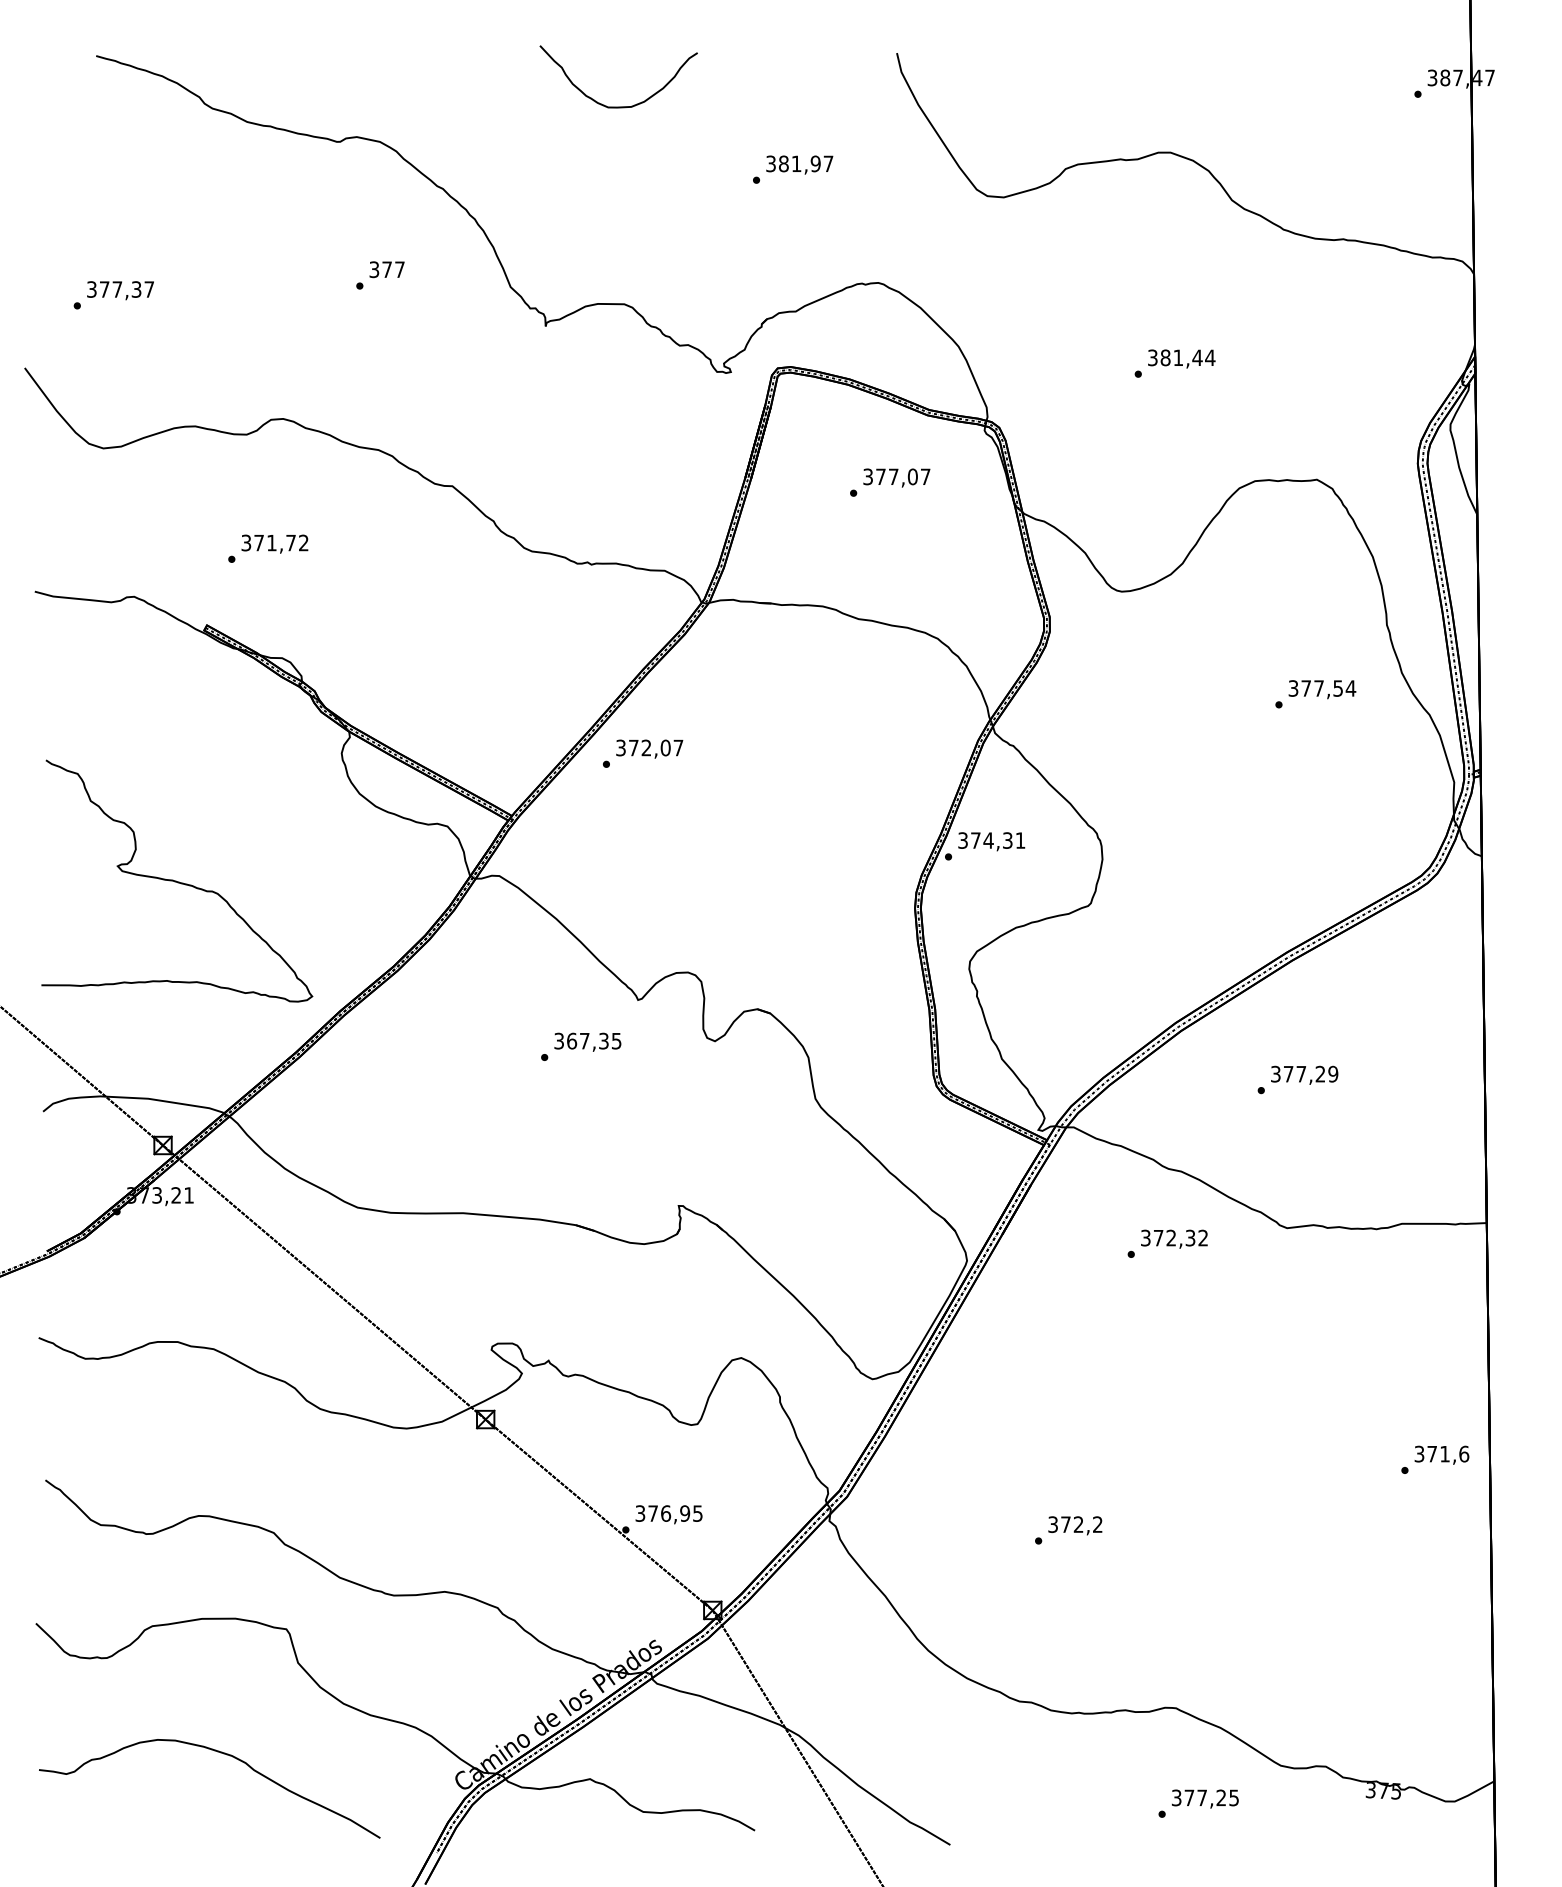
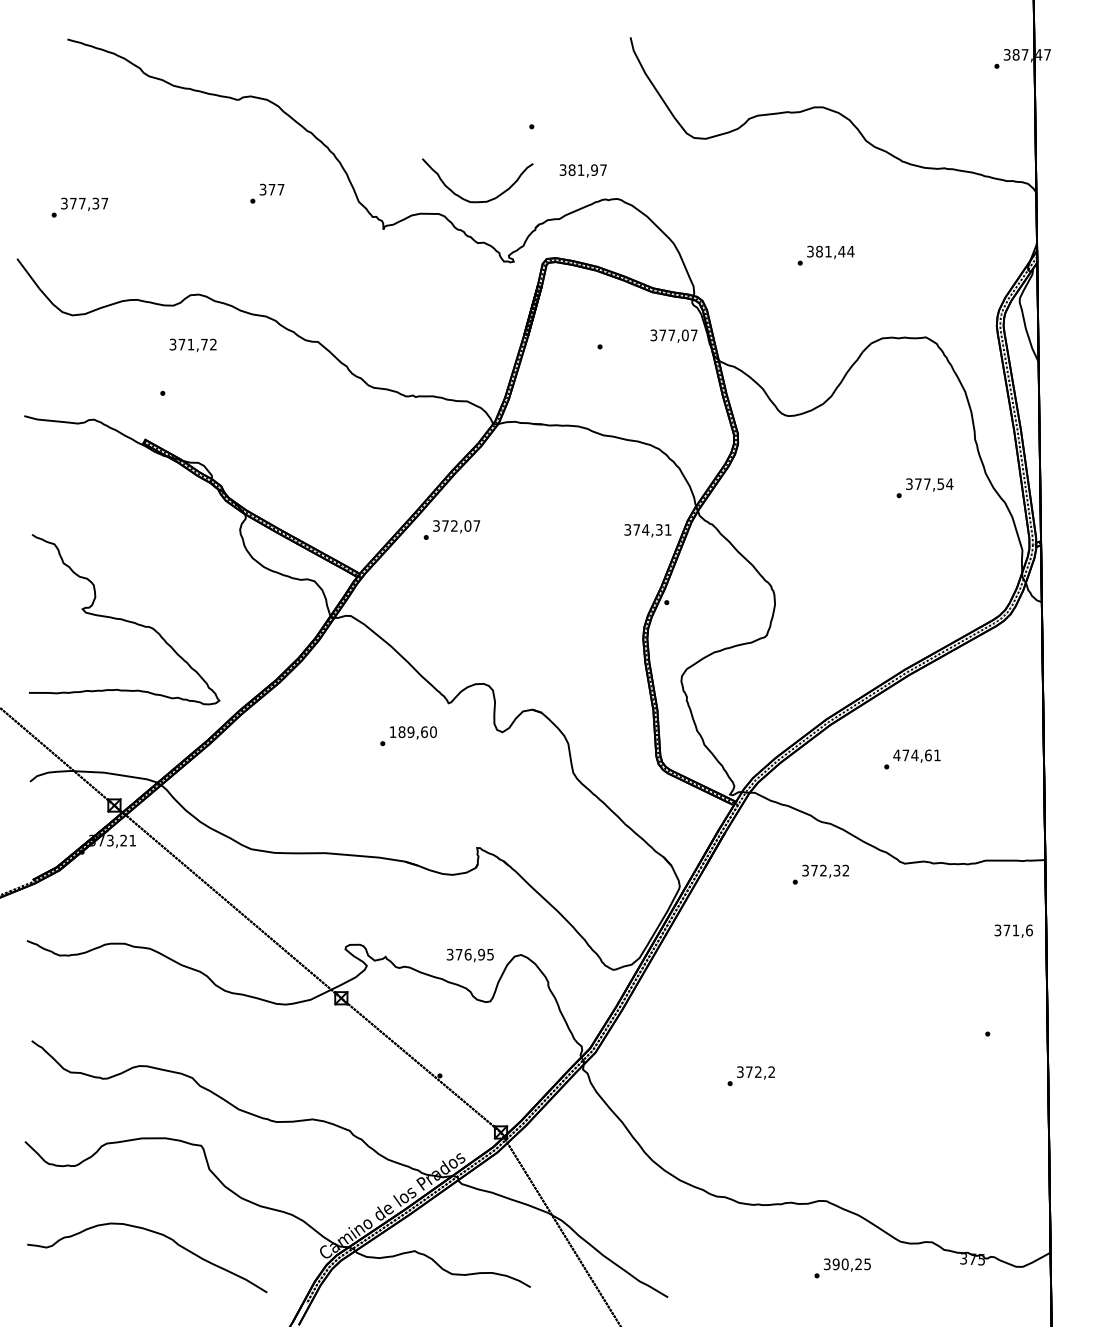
curve: (618, 106) -> (477, 201), moved
text: (799, 164) -> (583, 170), moved
text: (896, 477) -> (673, 335), moved
text: (274, 543) -> (192, 344), moved
text: (991, 841) -> (647, 530), moved
text: (587, 1040) -> (412, 731), 367,35 -> 189,60
text: (1304, 1073) -> (917, 754), 377,29 -> 474,61
text: (1441, 1454) -> (1013, 930), moved
text: (668, 1514) -> (469, 955), moved
text: (1195, 1797) -> (840, 1264), 377,25 -> 390,25

